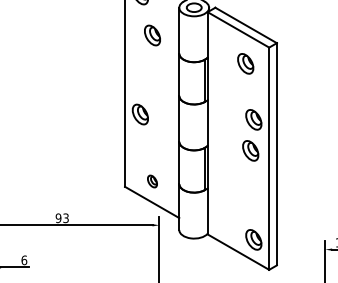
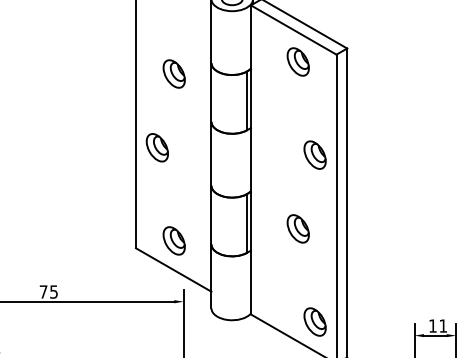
part: (152, 35) -> (174, 73), moved
part: (245, 63) -> (297, 61), moved
part: (250, 150) -> (297, 228), moved
part: (152, 181) -> (174, 240), size x1.67
text: (61, 218) -> (47, 292), 93 -> 75

